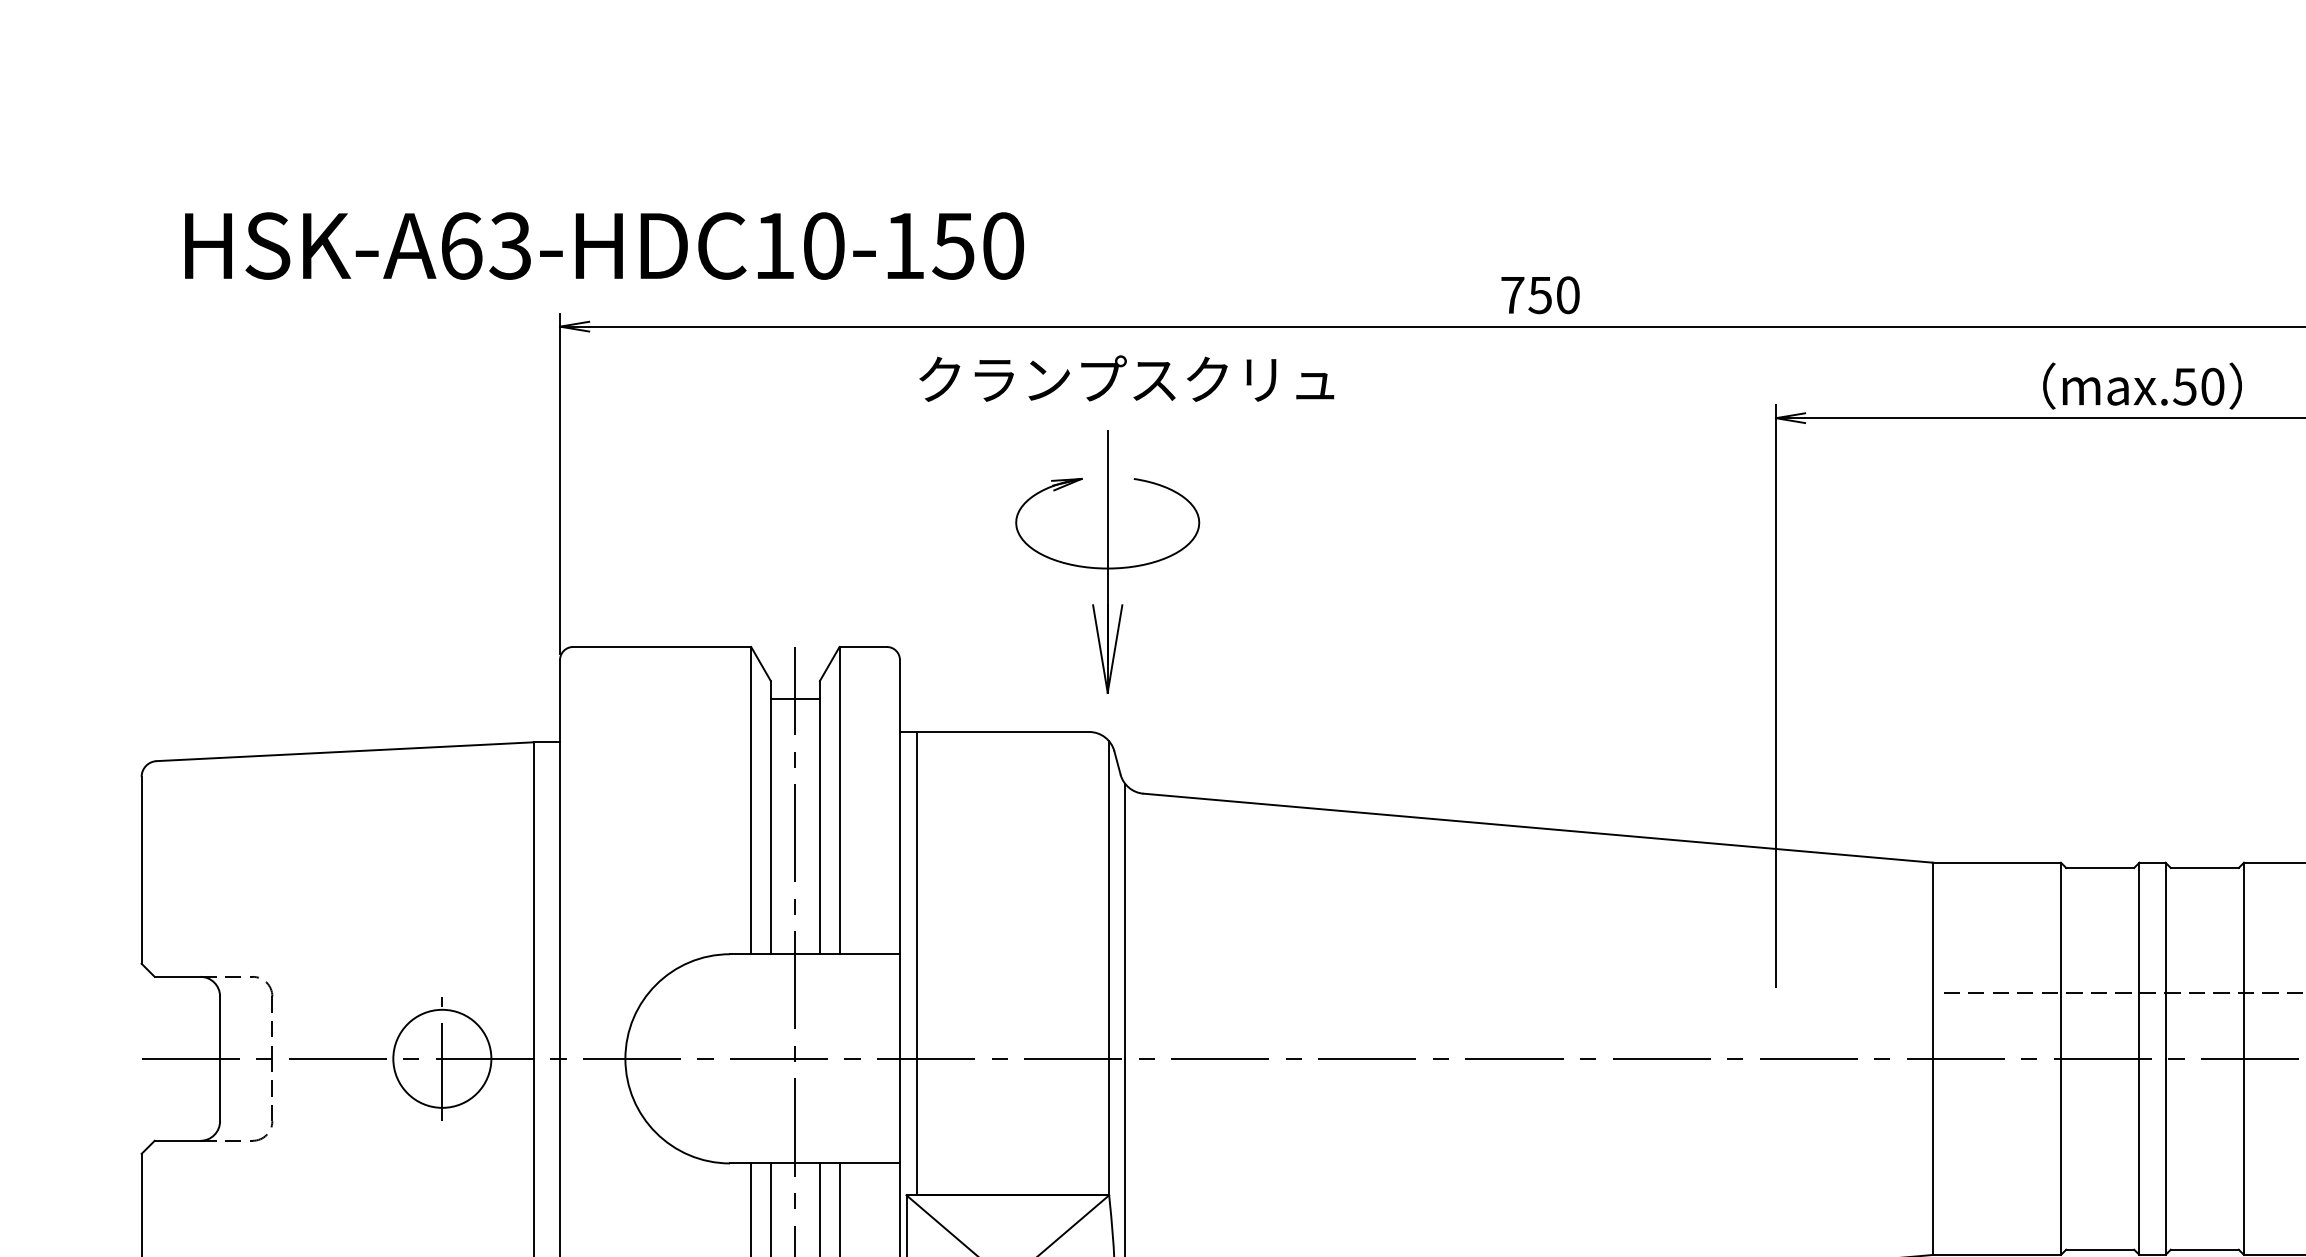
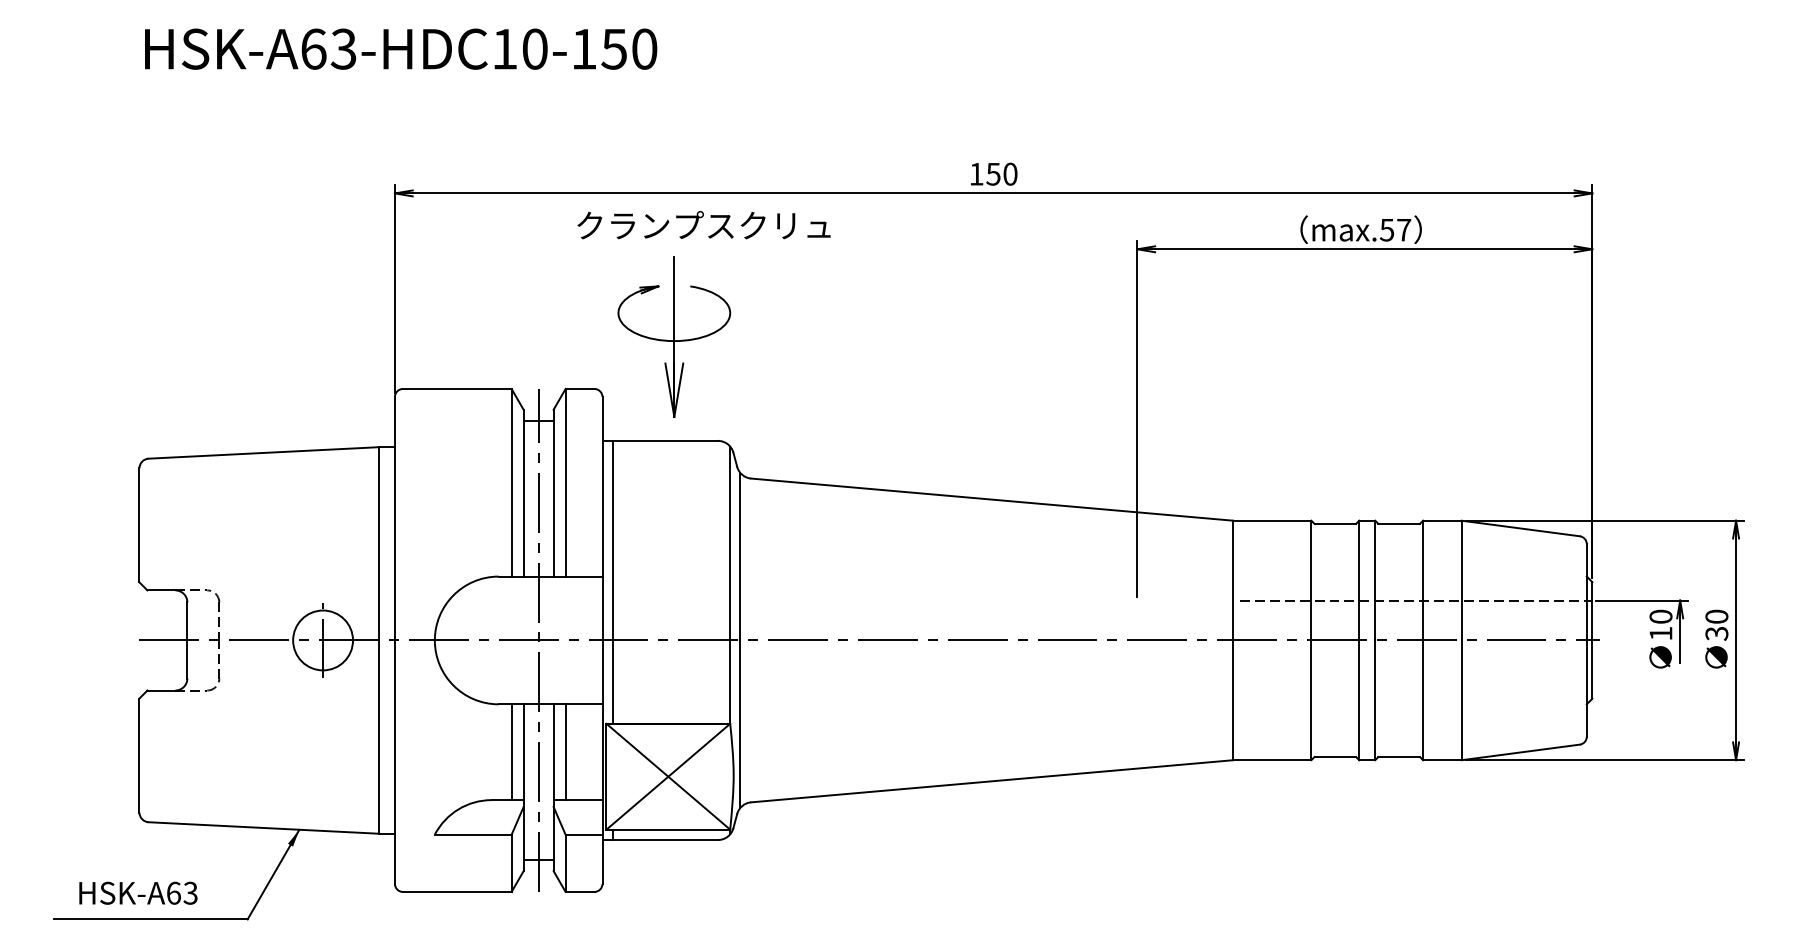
text: (605, 244) -> (401, 48), moved
text: (1512, 295) -> (976, 174), 750 -> 150
text: (1125, 379) -> (703, 225), moved
text: (2213, 385) -> (1404, 229), max.50 -> max.57
part: (1107, 561) -> (674, 336), moved

